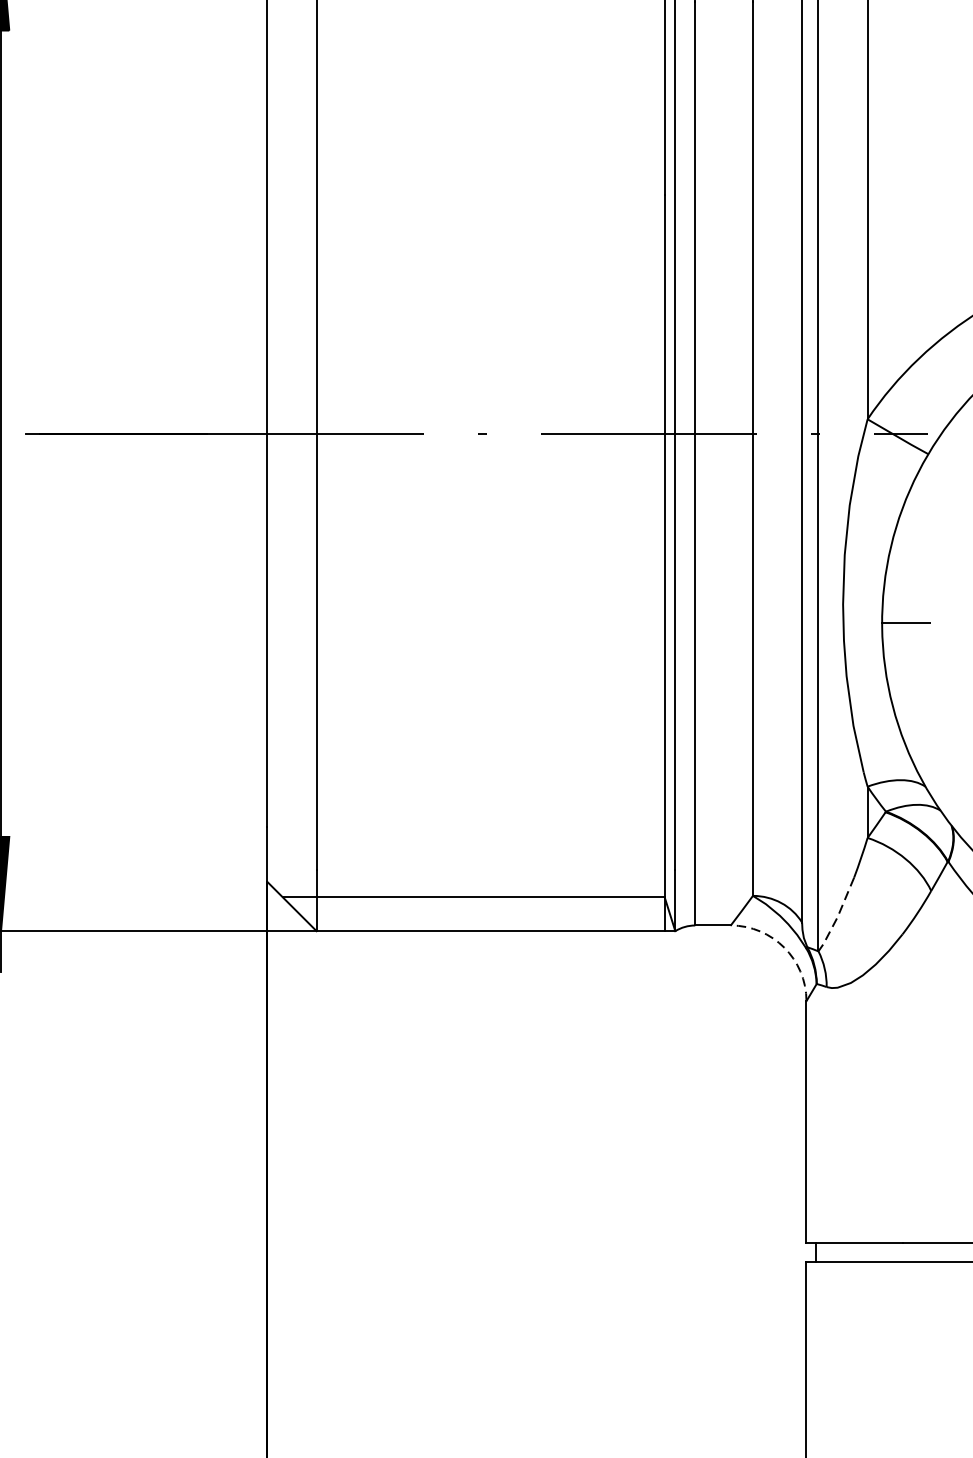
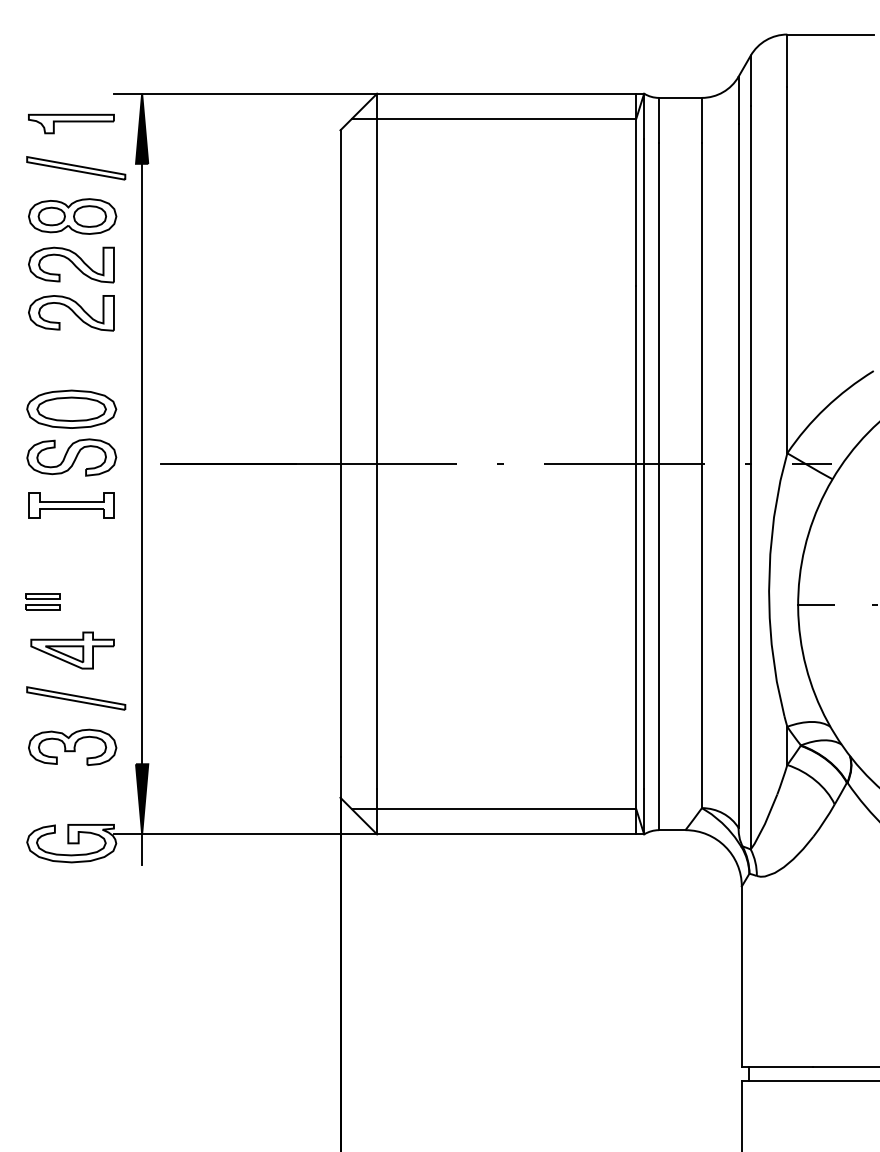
line: (836, 917) -> (764, 824), dashed -> solid
arc: (784, 947) -> (725, 846), dashed -> solid

